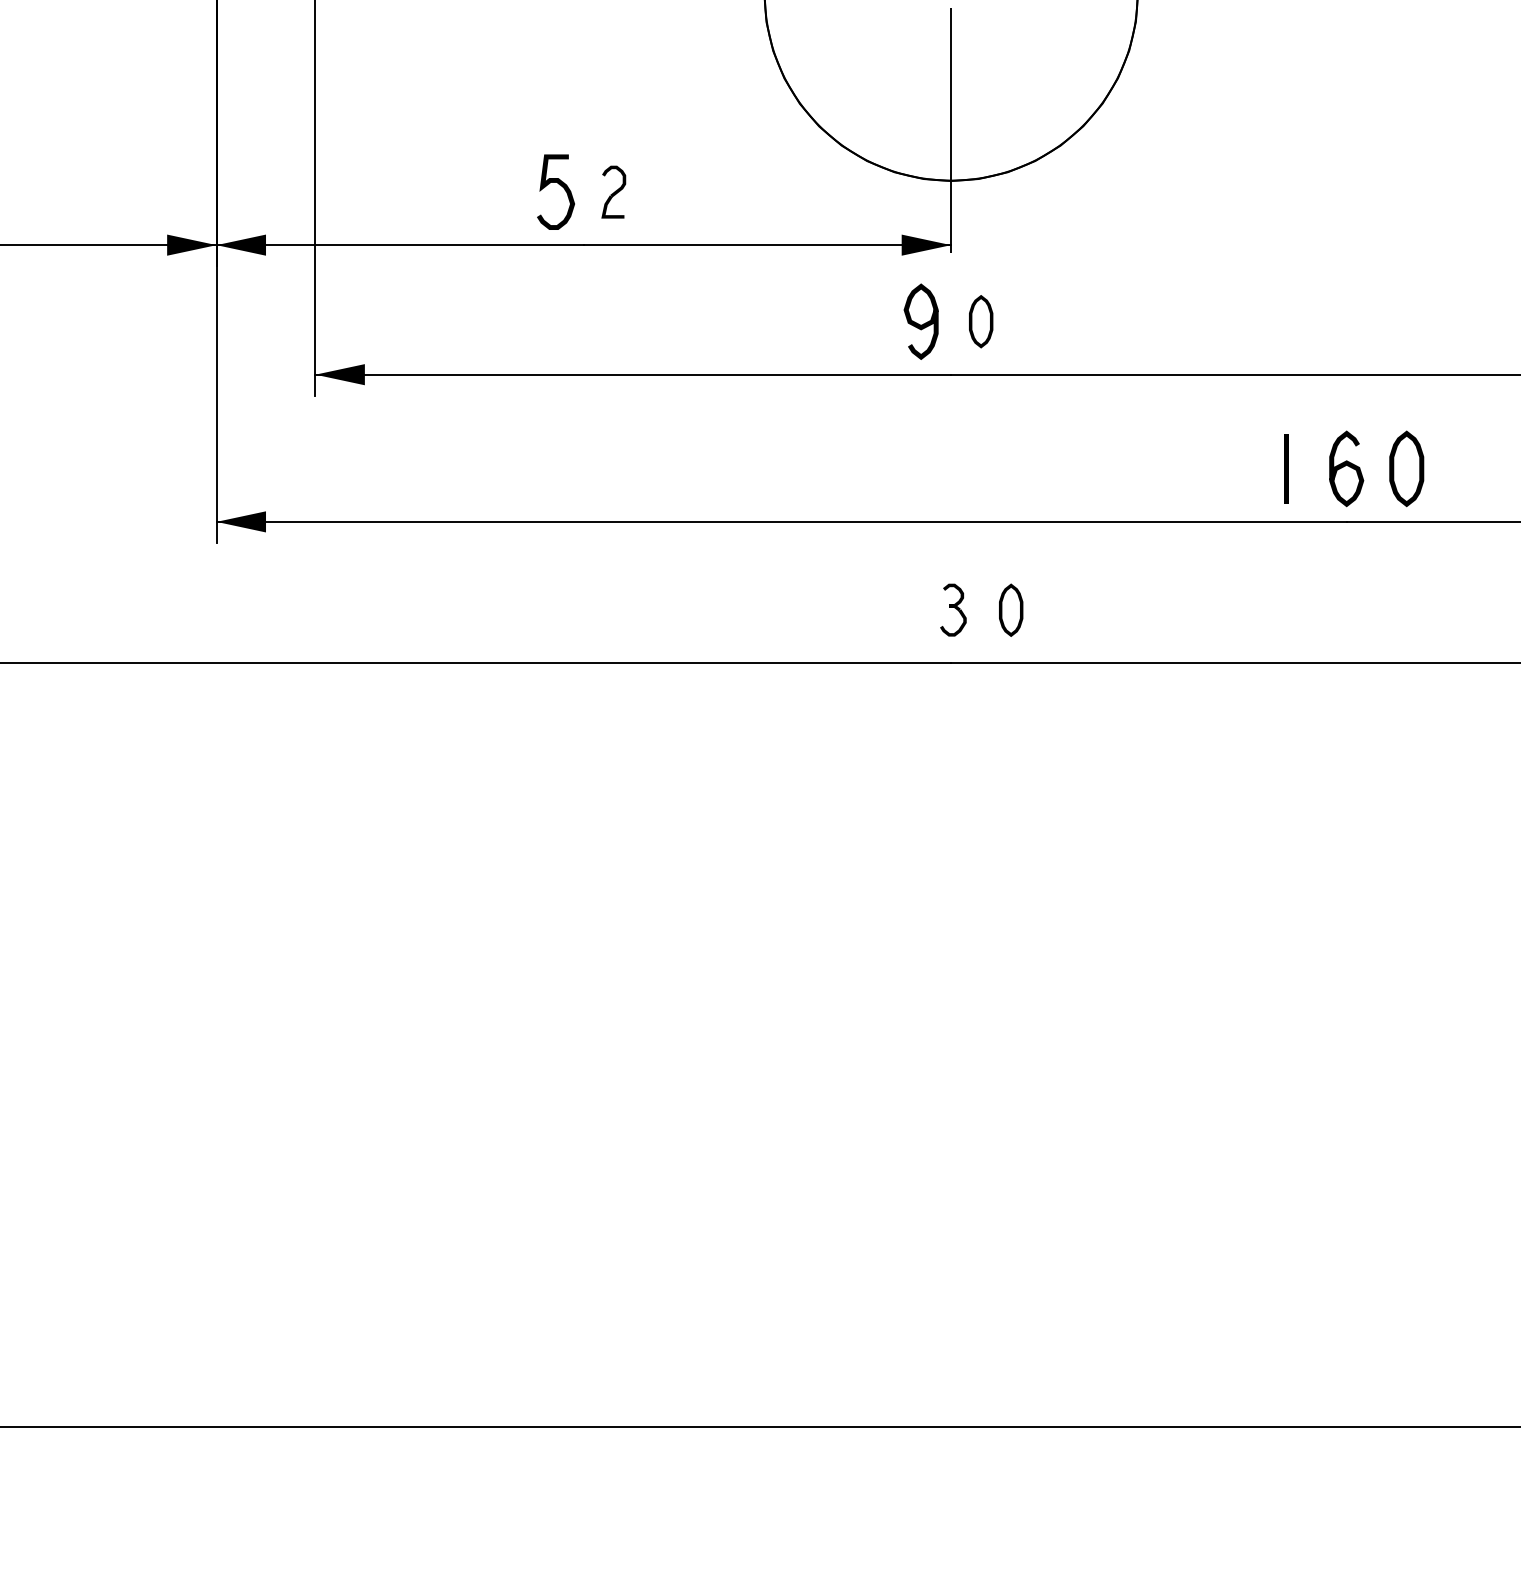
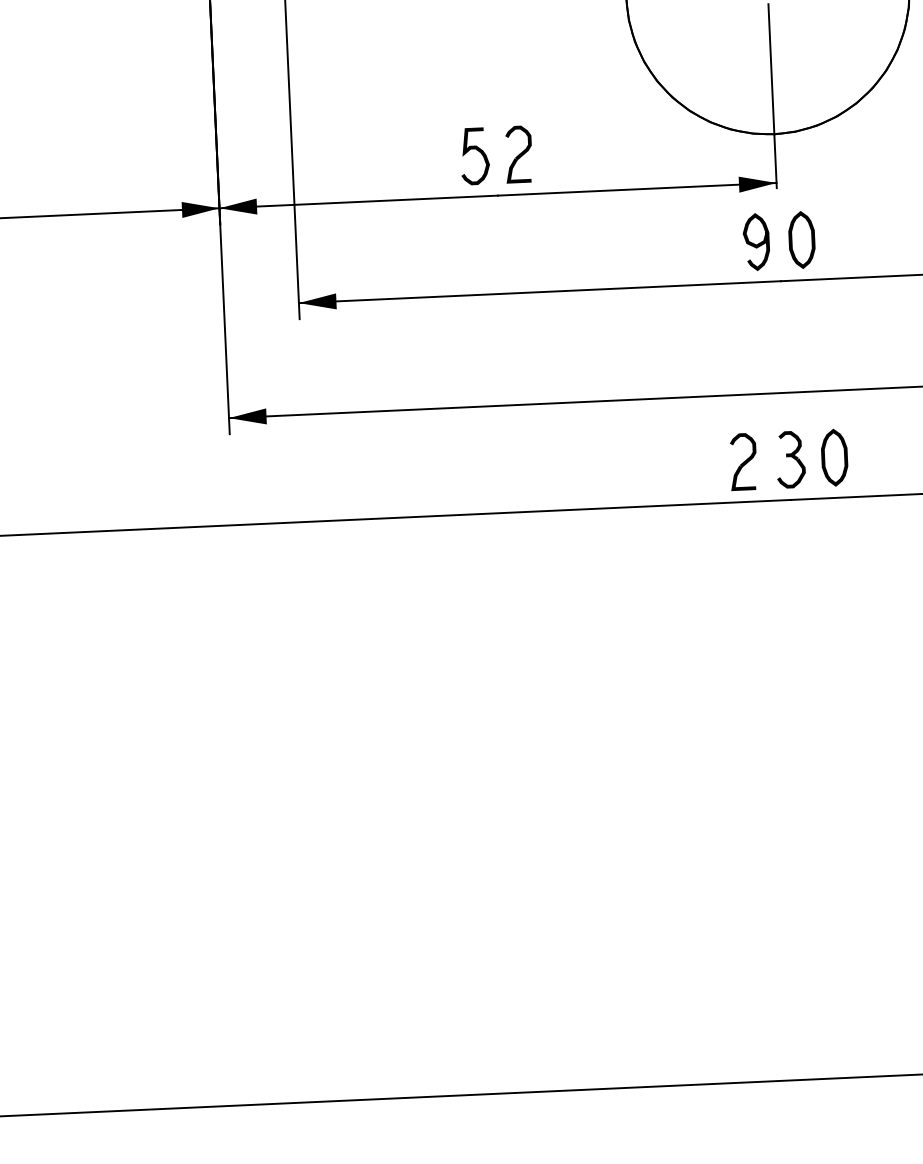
part: (613, 191) -> (518, 153), size x1.43
part: (980, 321) -> (801, 239), size x1.43
part: (890, 609) -> (743, 461), added
part: (953, 609) -> (790, 459), size x1.43
part: (1010, 610) -> (834, 457), size x1.43

